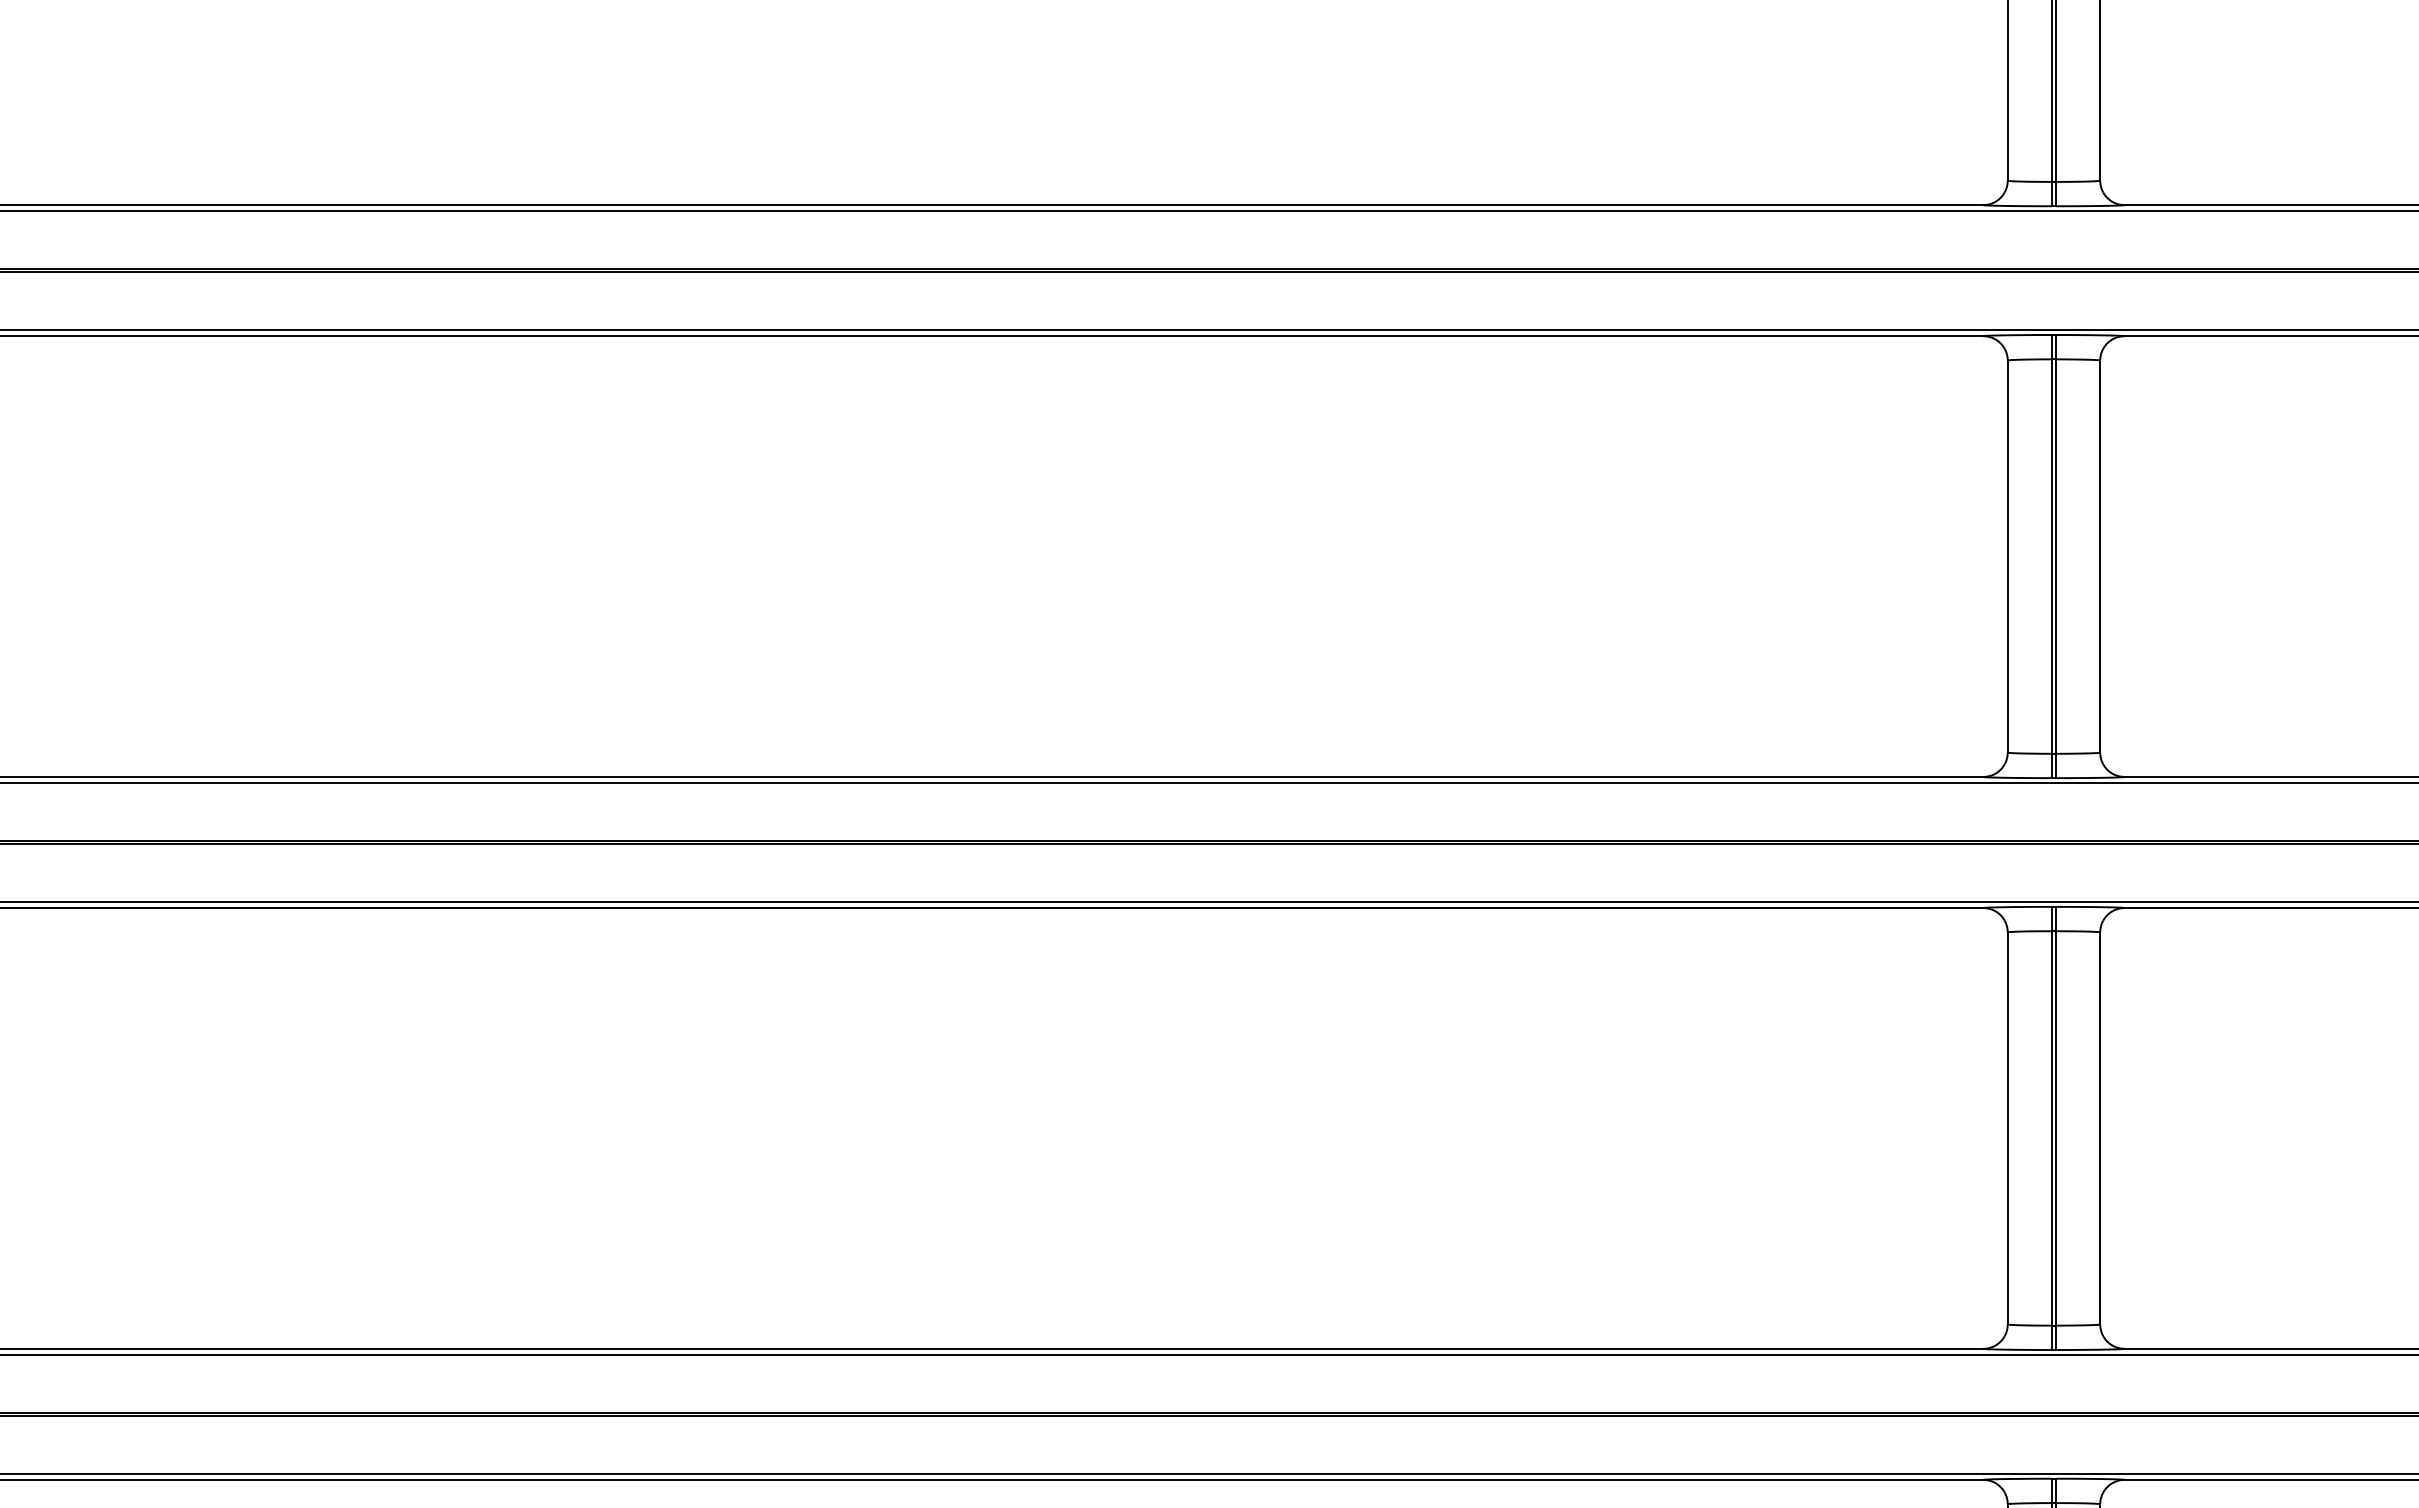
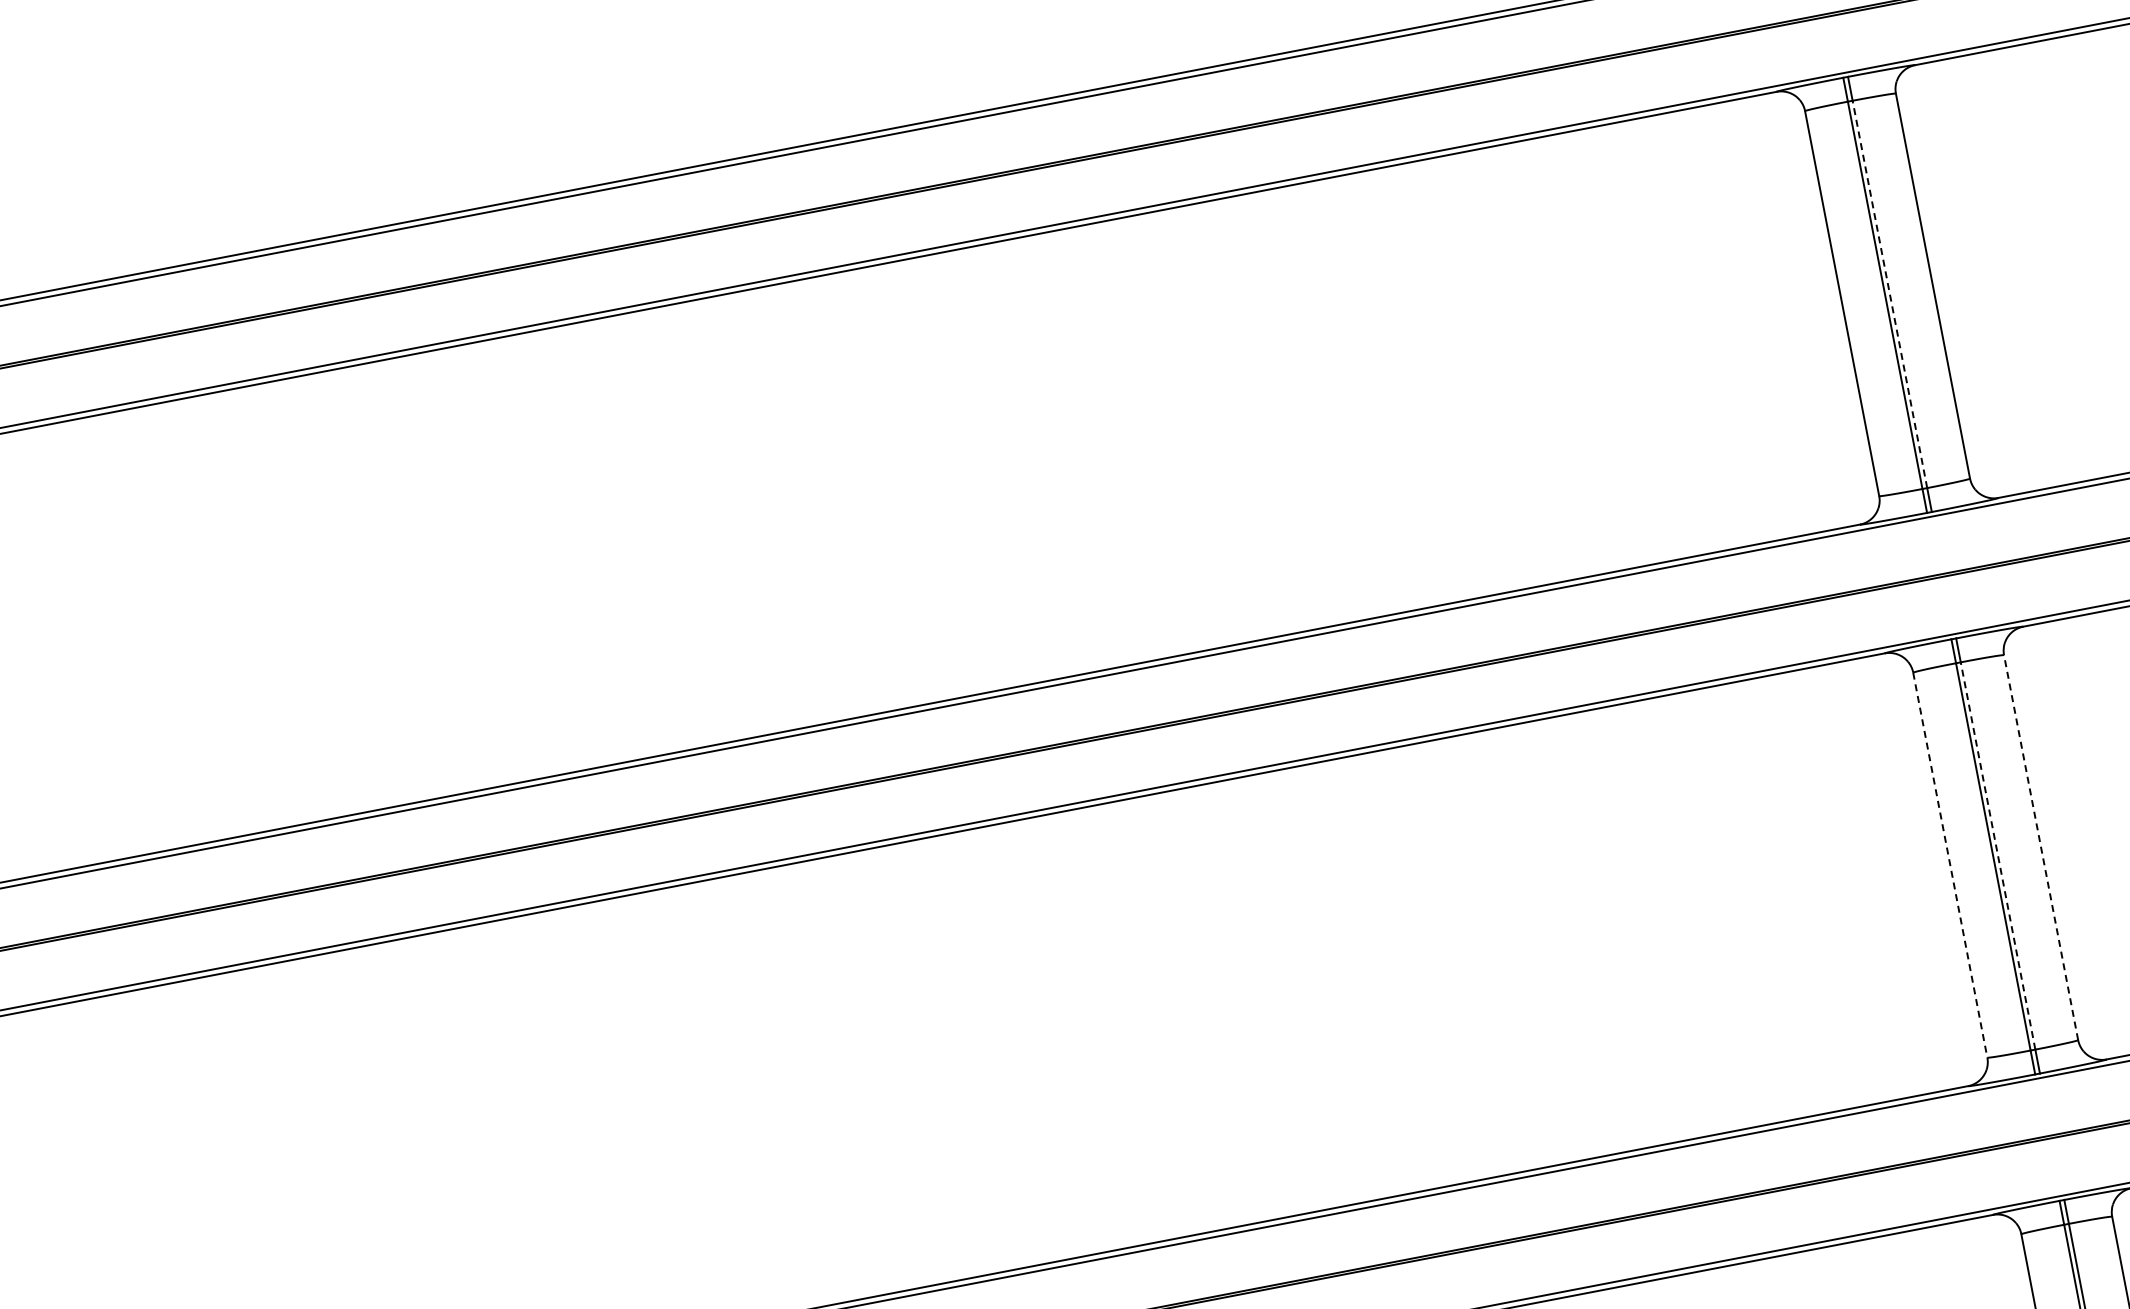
line: (2056, 556) -> (1890, 294), solid -> dashed
line: (2056, 1127) -> (1998, 855), solid -> dashed
line: (2007, 1128) -> (1950, 865), solid -> dashed
line: (2100, 1128) -> (2041, 847), solid -> dashed

